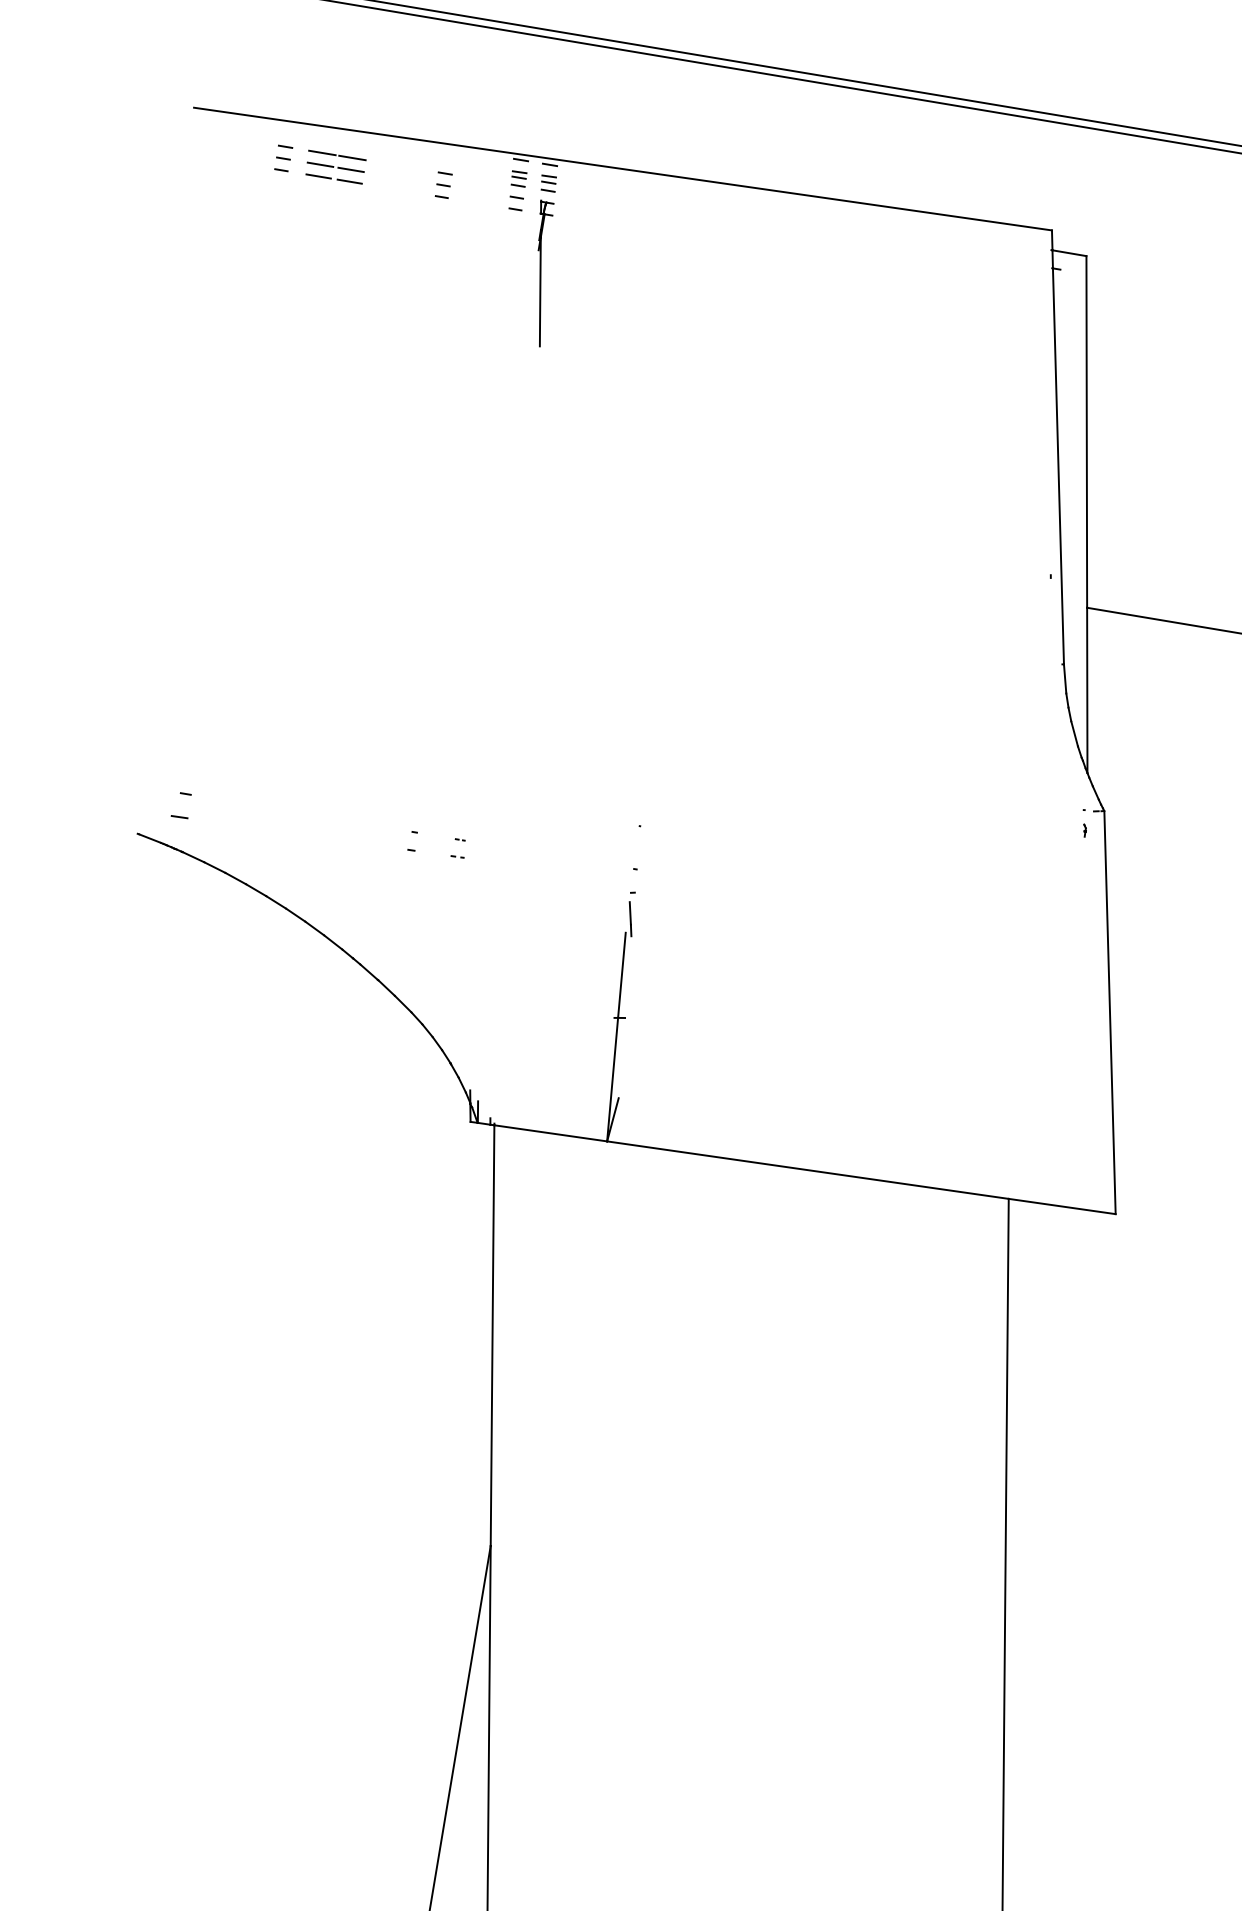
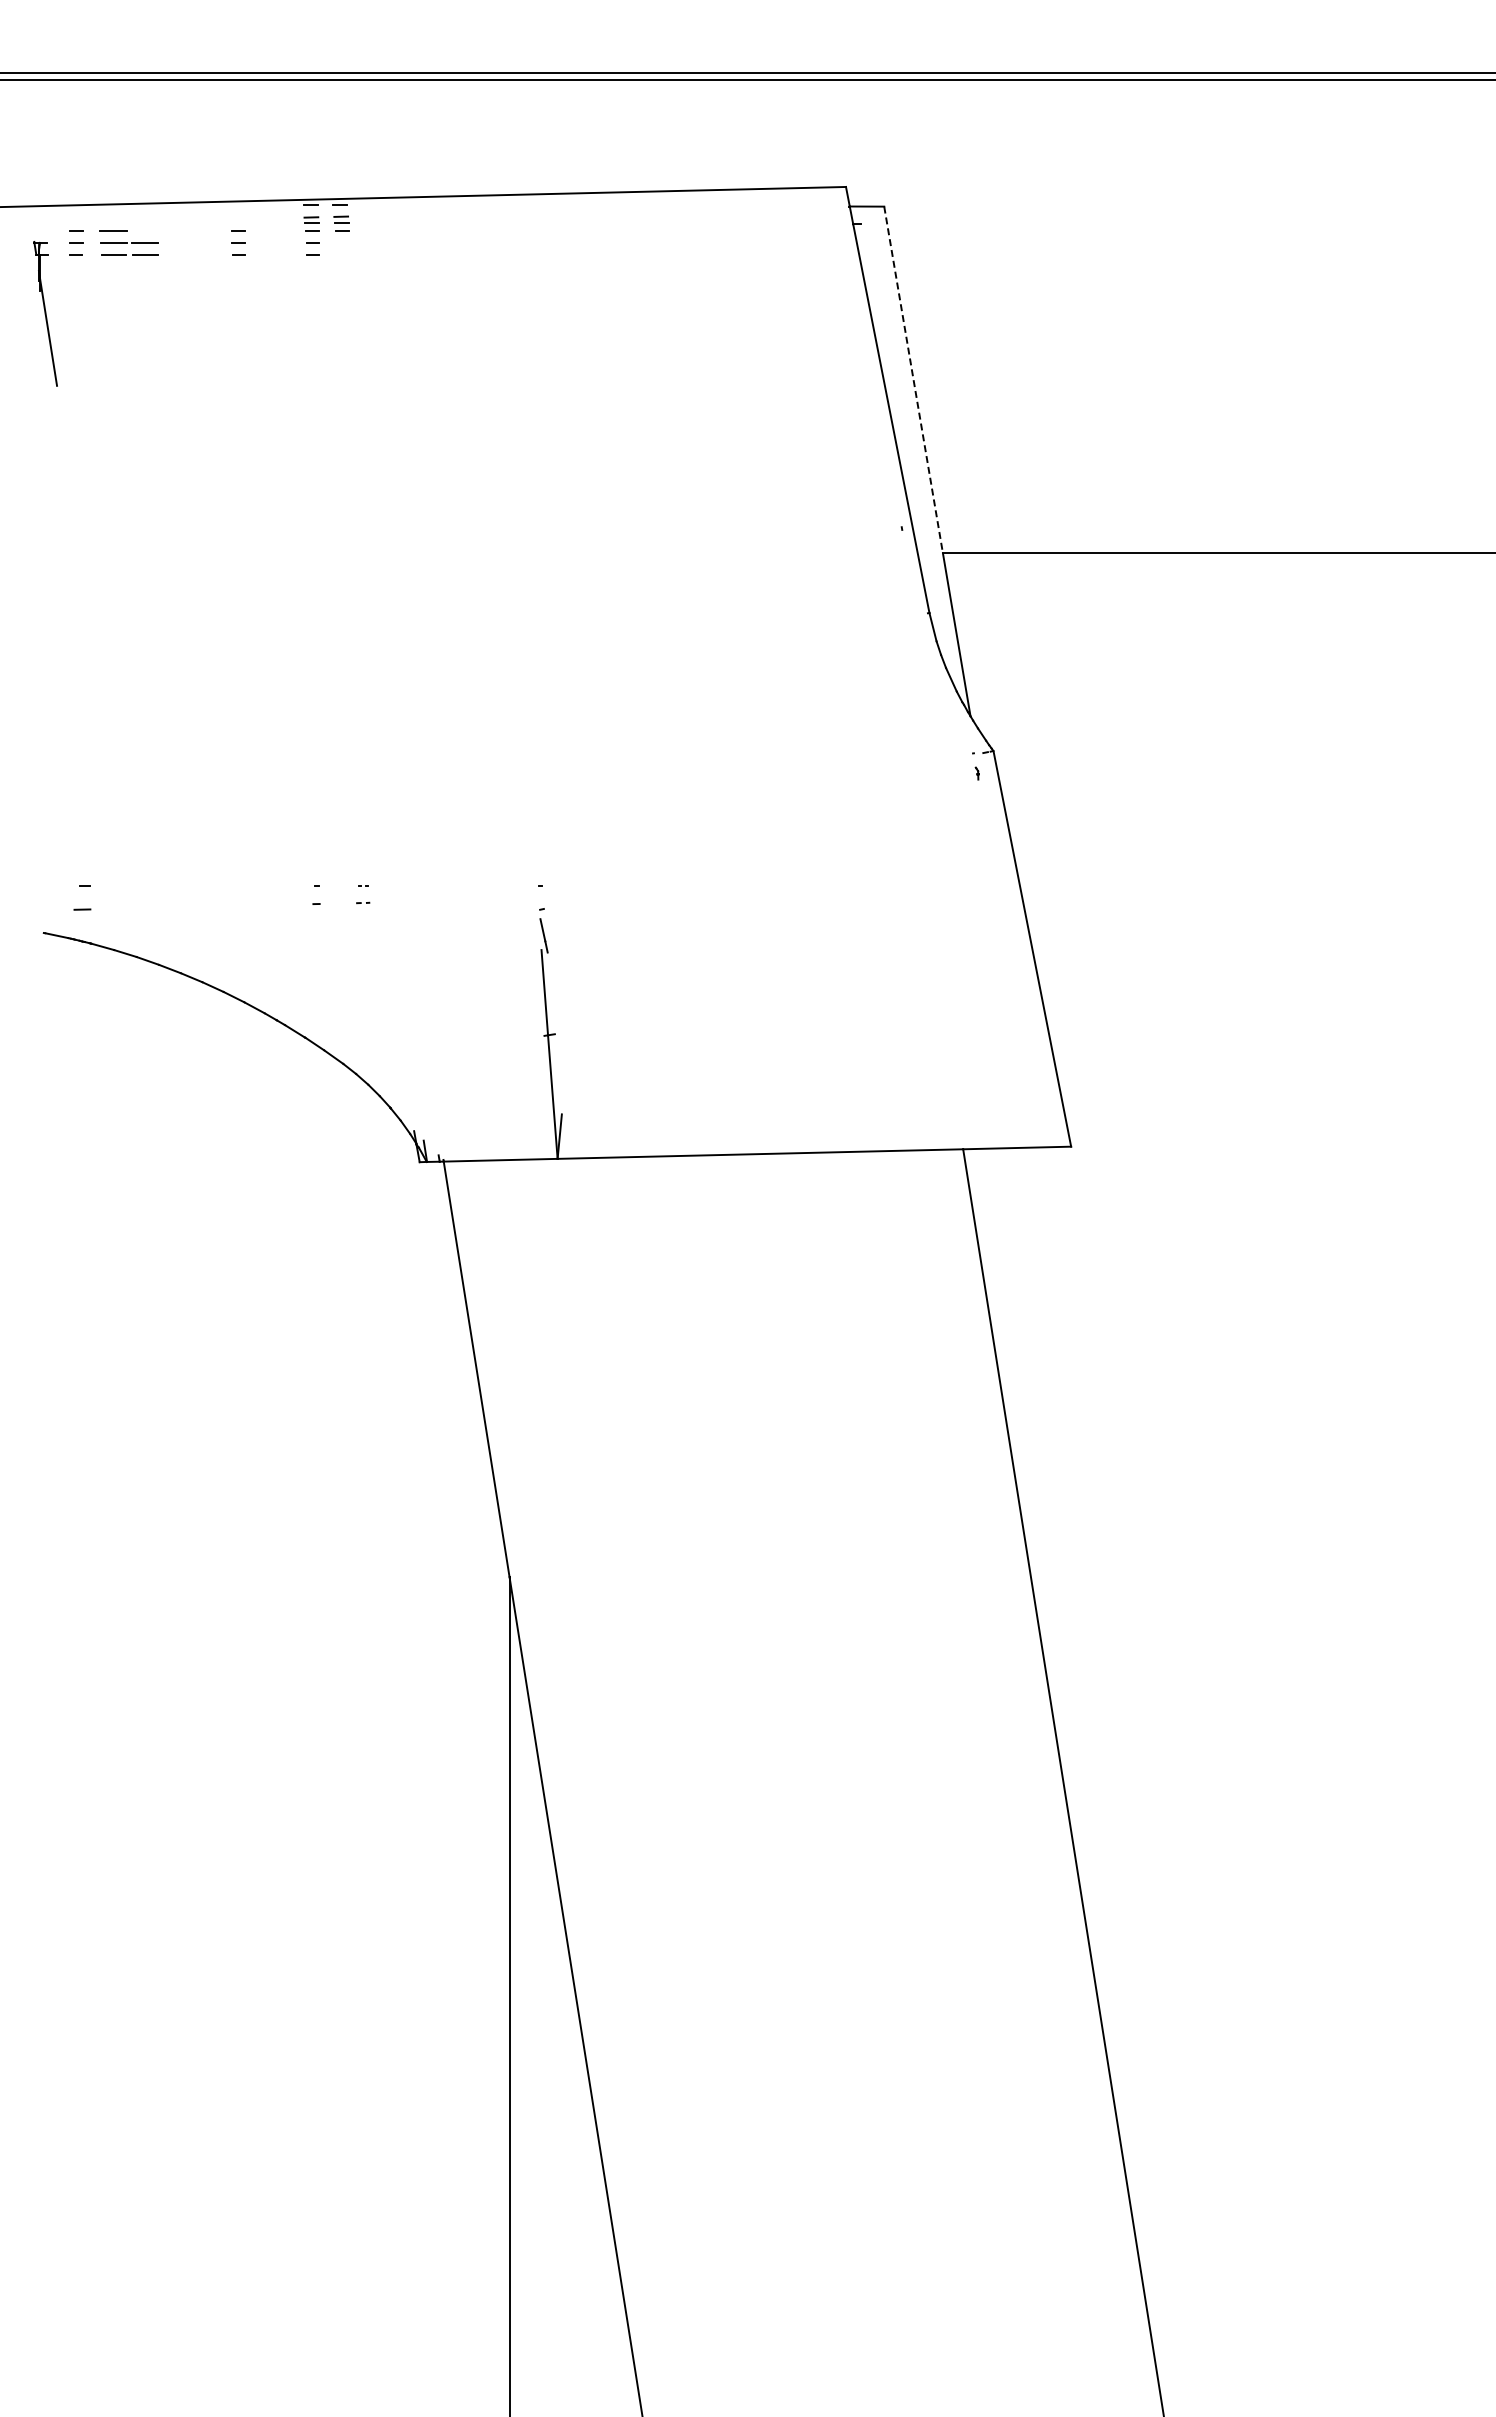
line: (351, 158) -> (143, 231), removed
part: (540, 273) -> (45, 313), moved
line: (1086, 432) -> (913, 380), solid -> dashed

